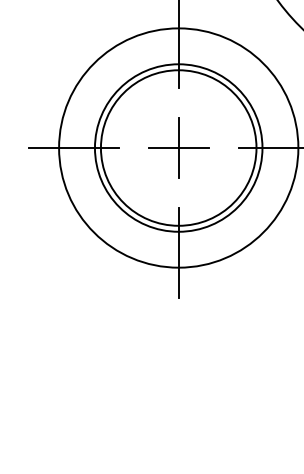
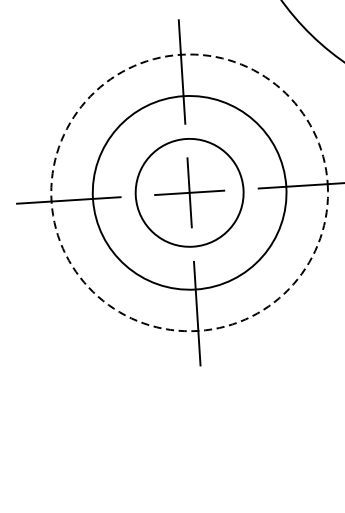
circle: (178, 147) -> (189, 192), size x0.6
circle: (178, 147) -> (189, 192), solid -> dashed

